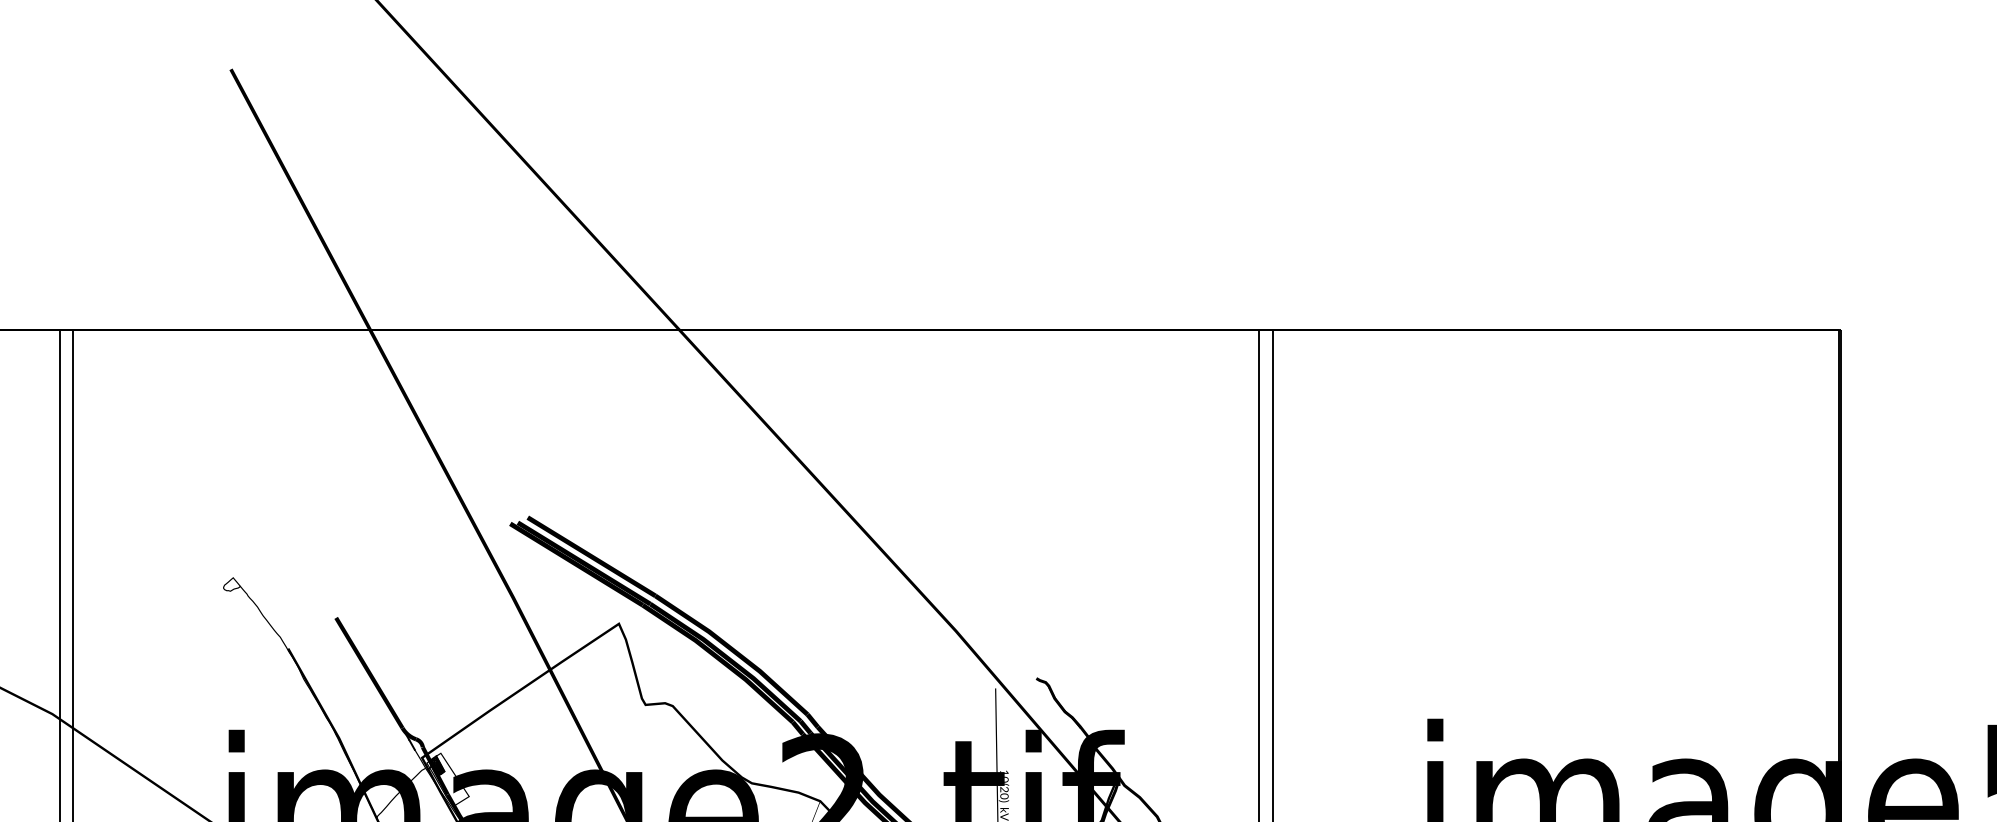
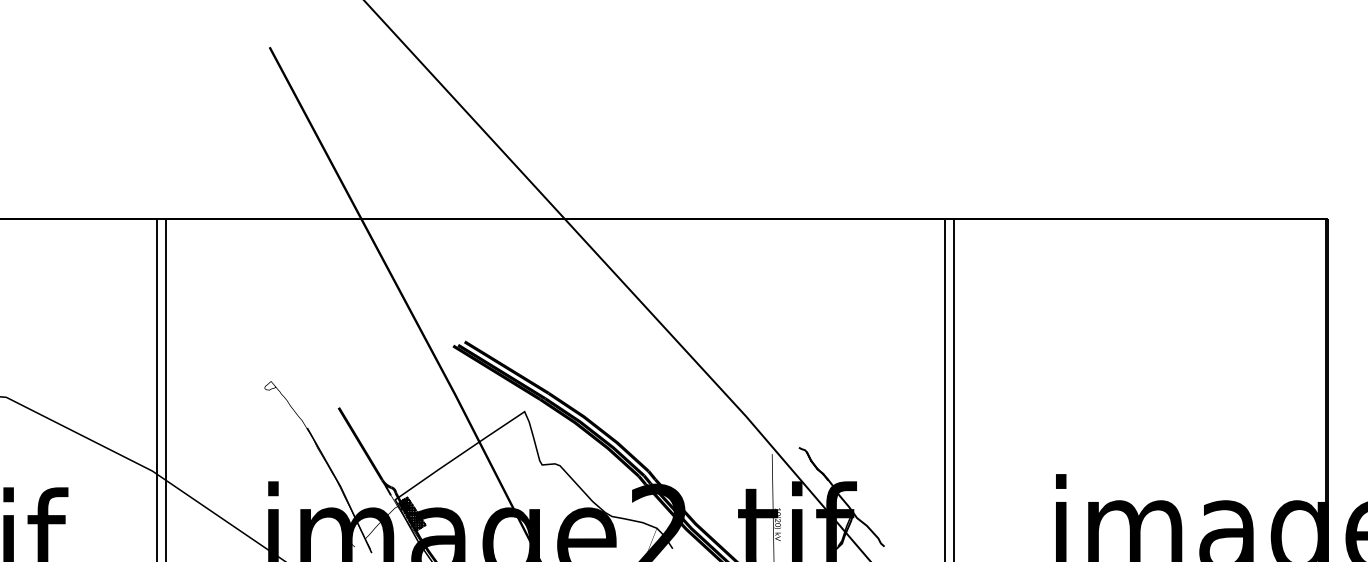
hatch: (448, 778) -> (412, 513), added

